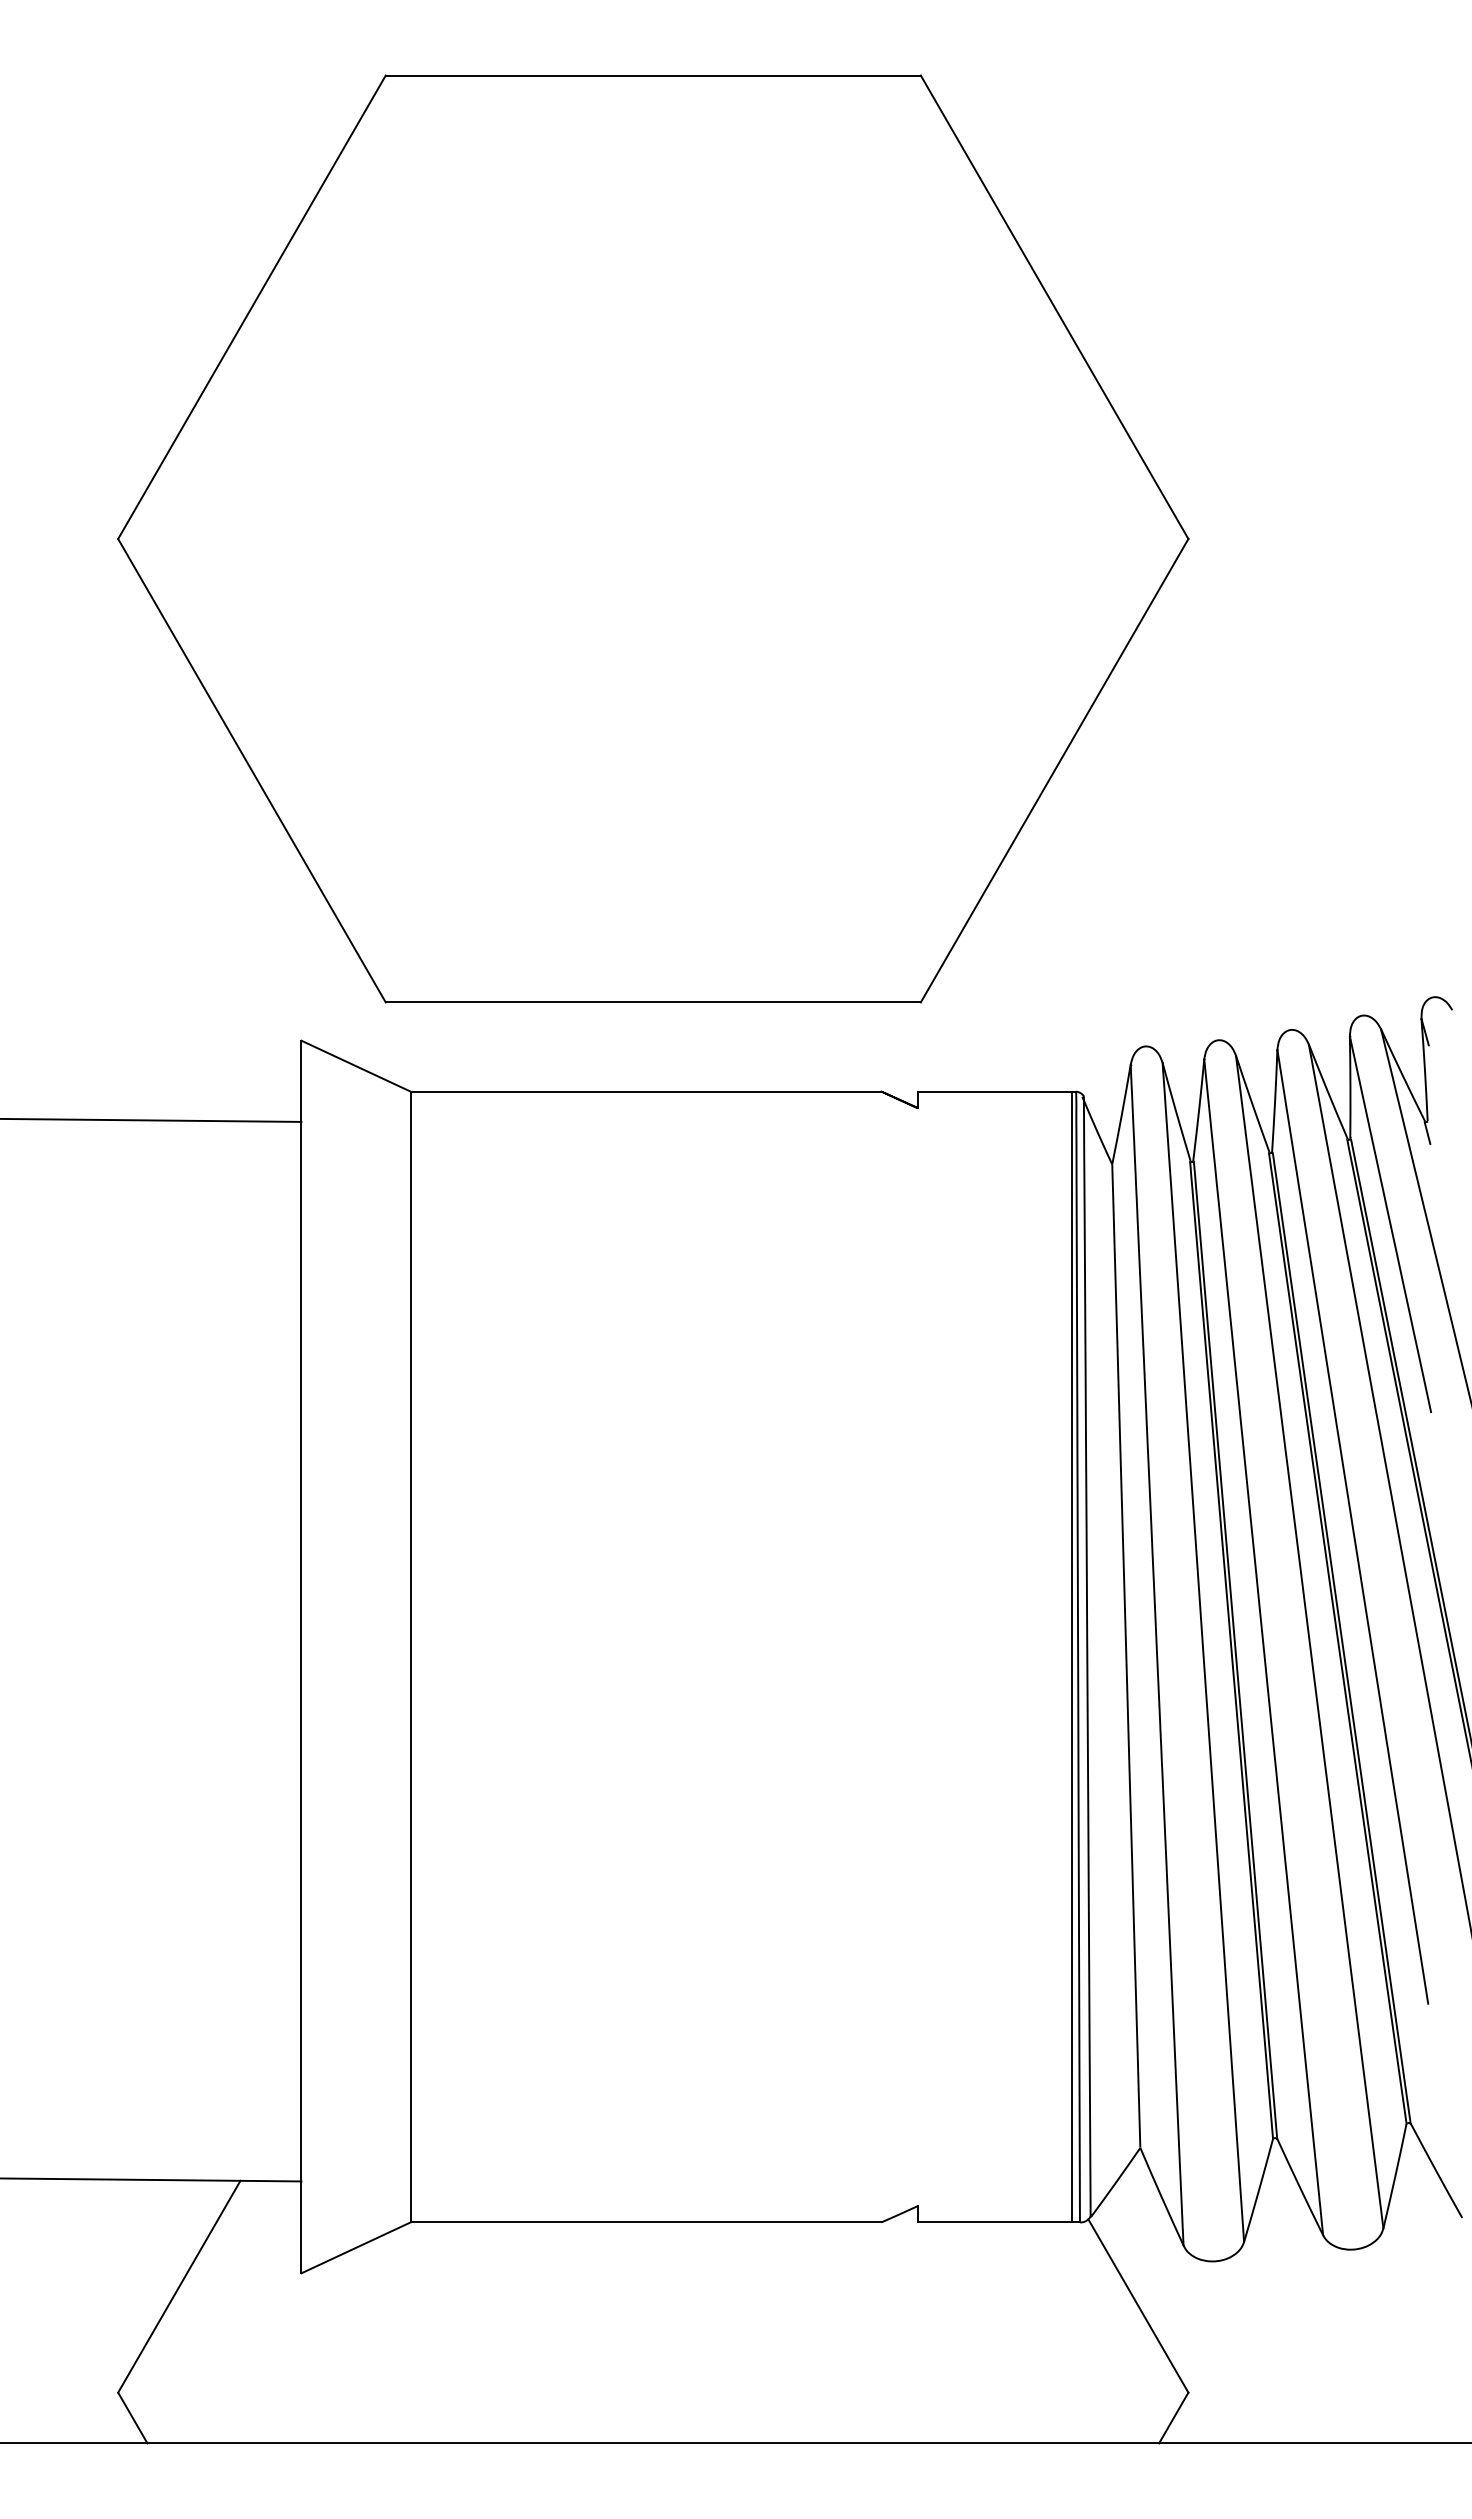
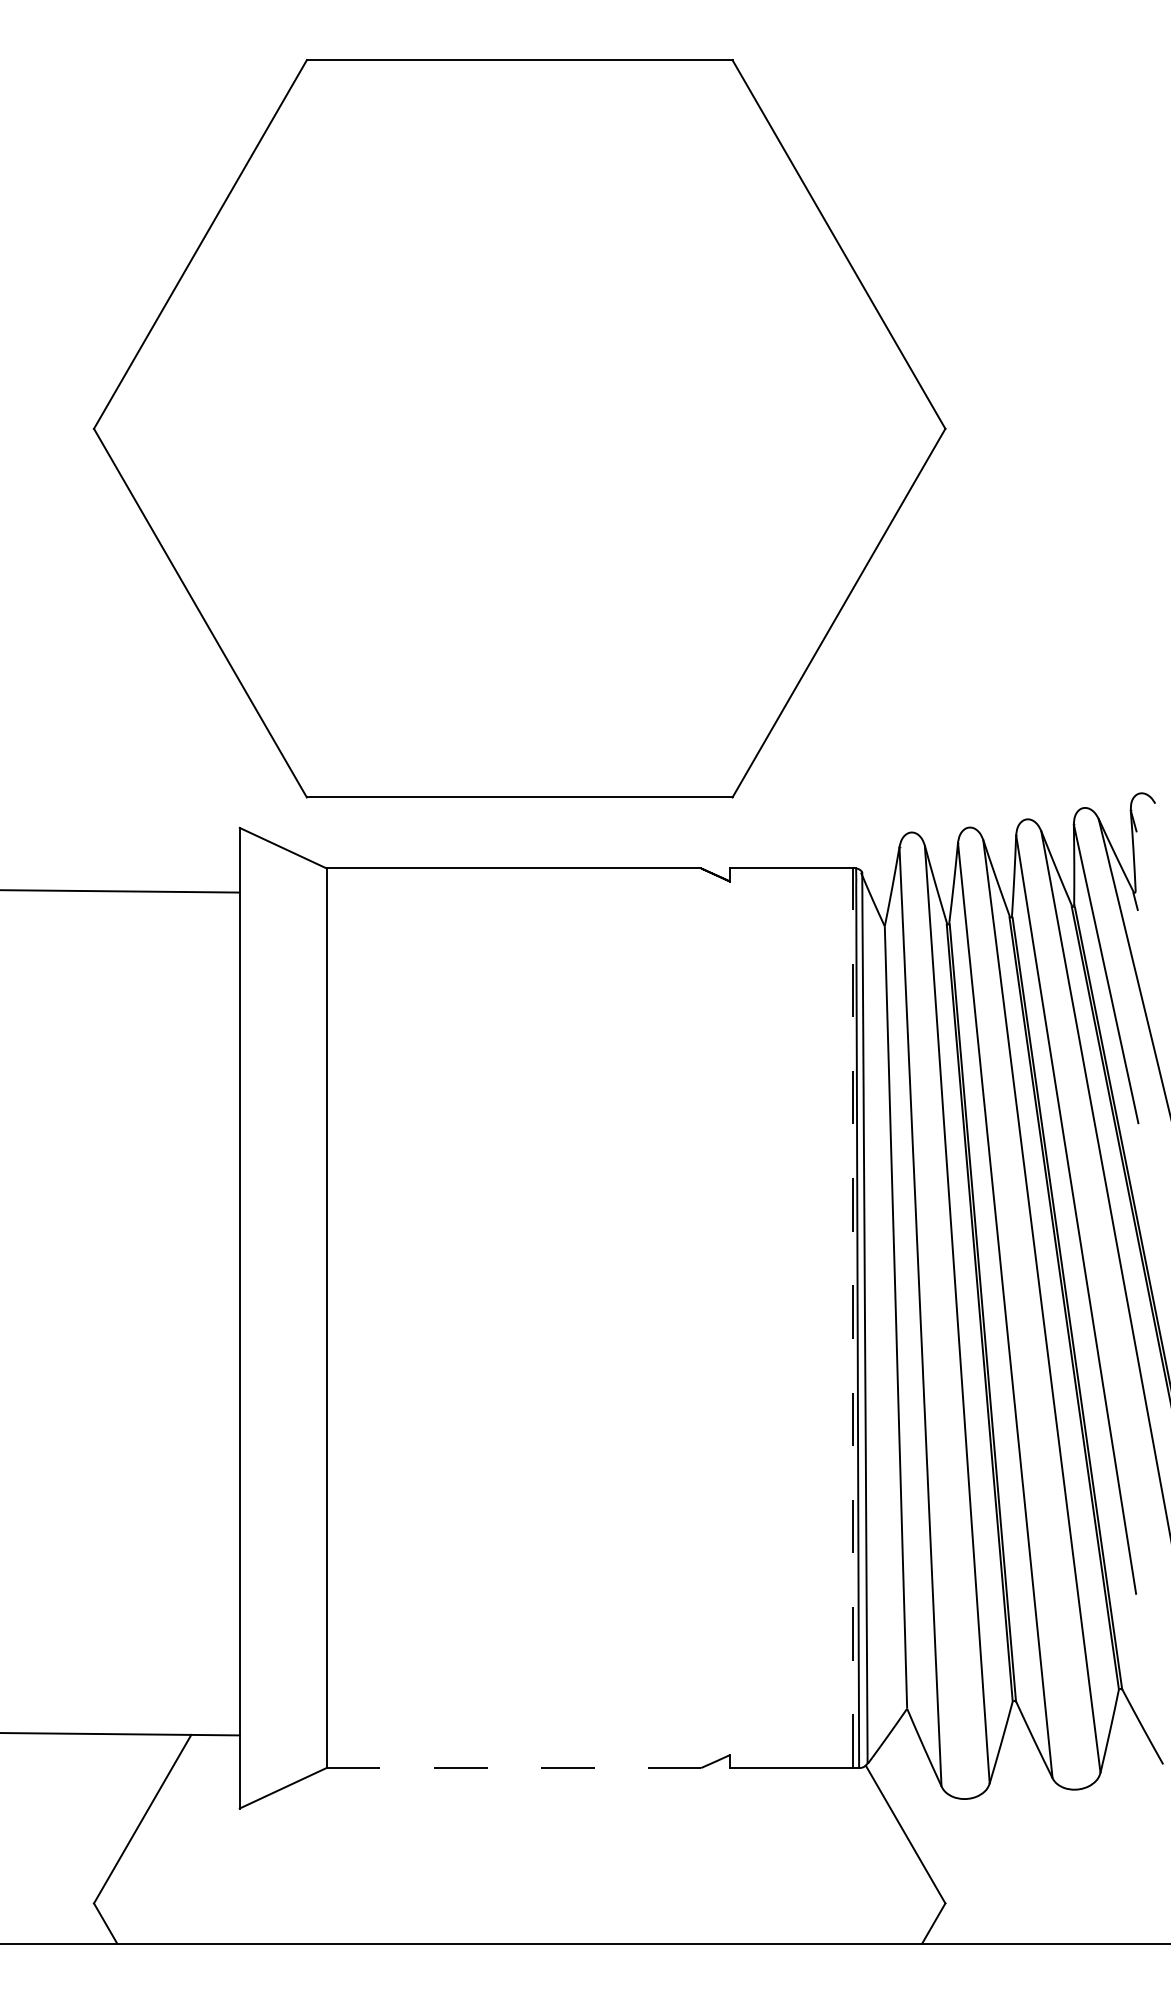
line: (1071, 1656) -> (852, 1317), solid -> dashed
line: (646, 2222) -> (514, 1768), solid -> dashed

